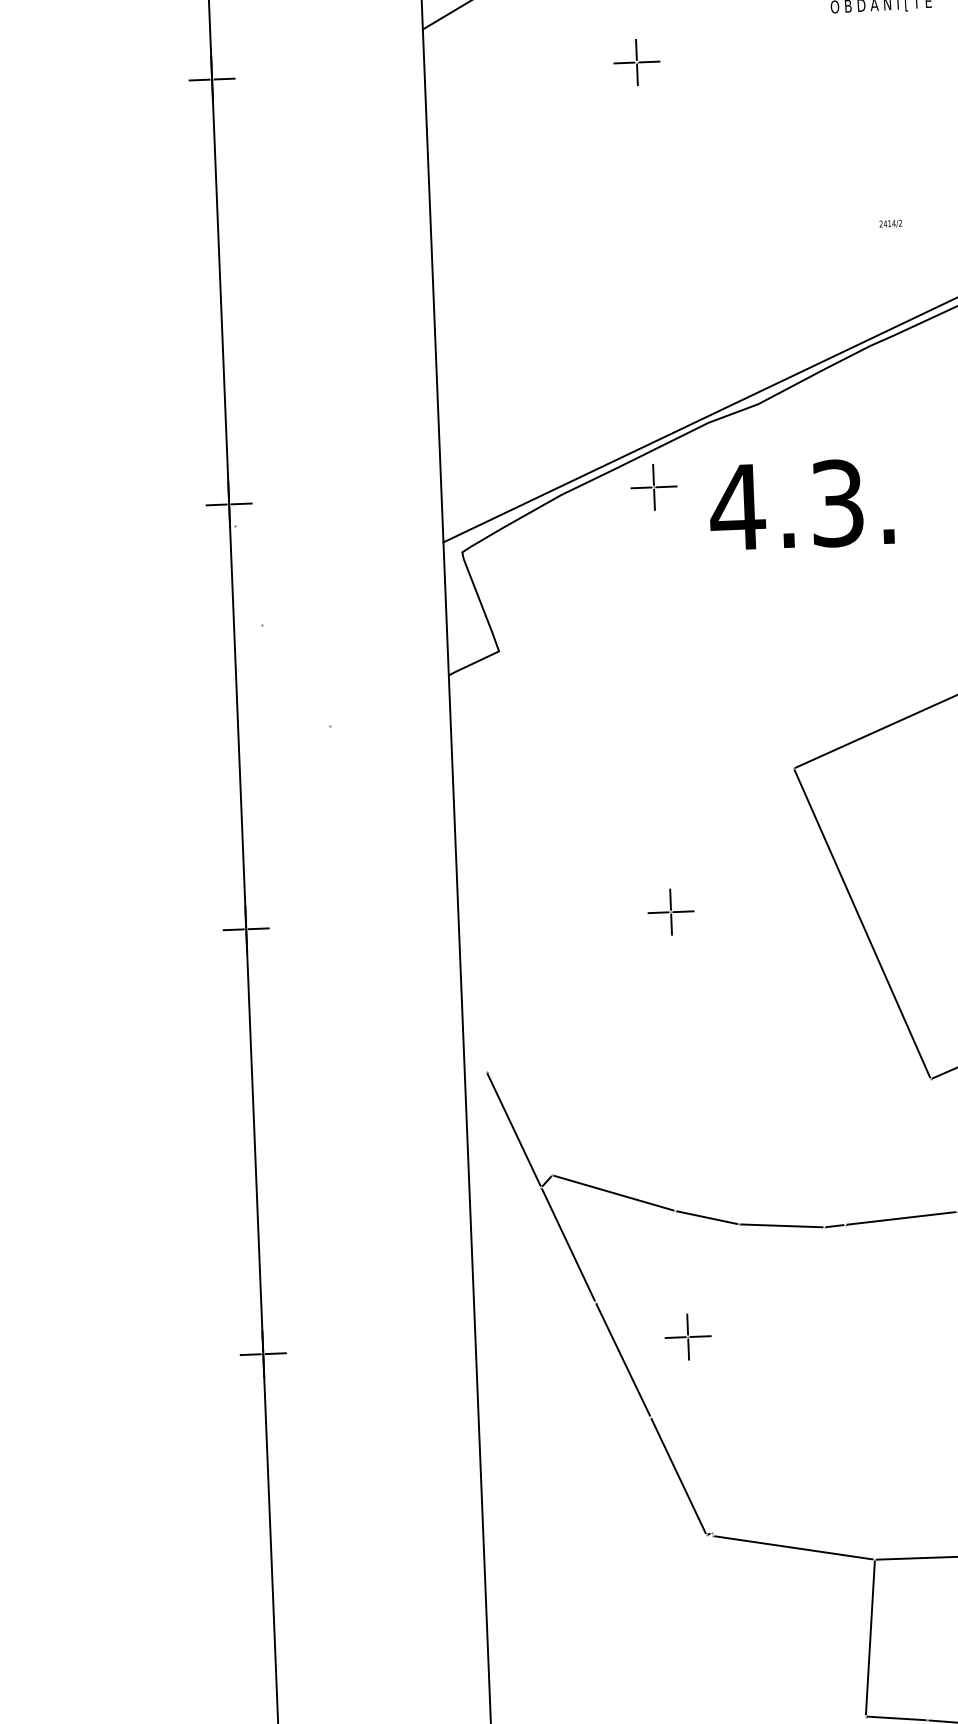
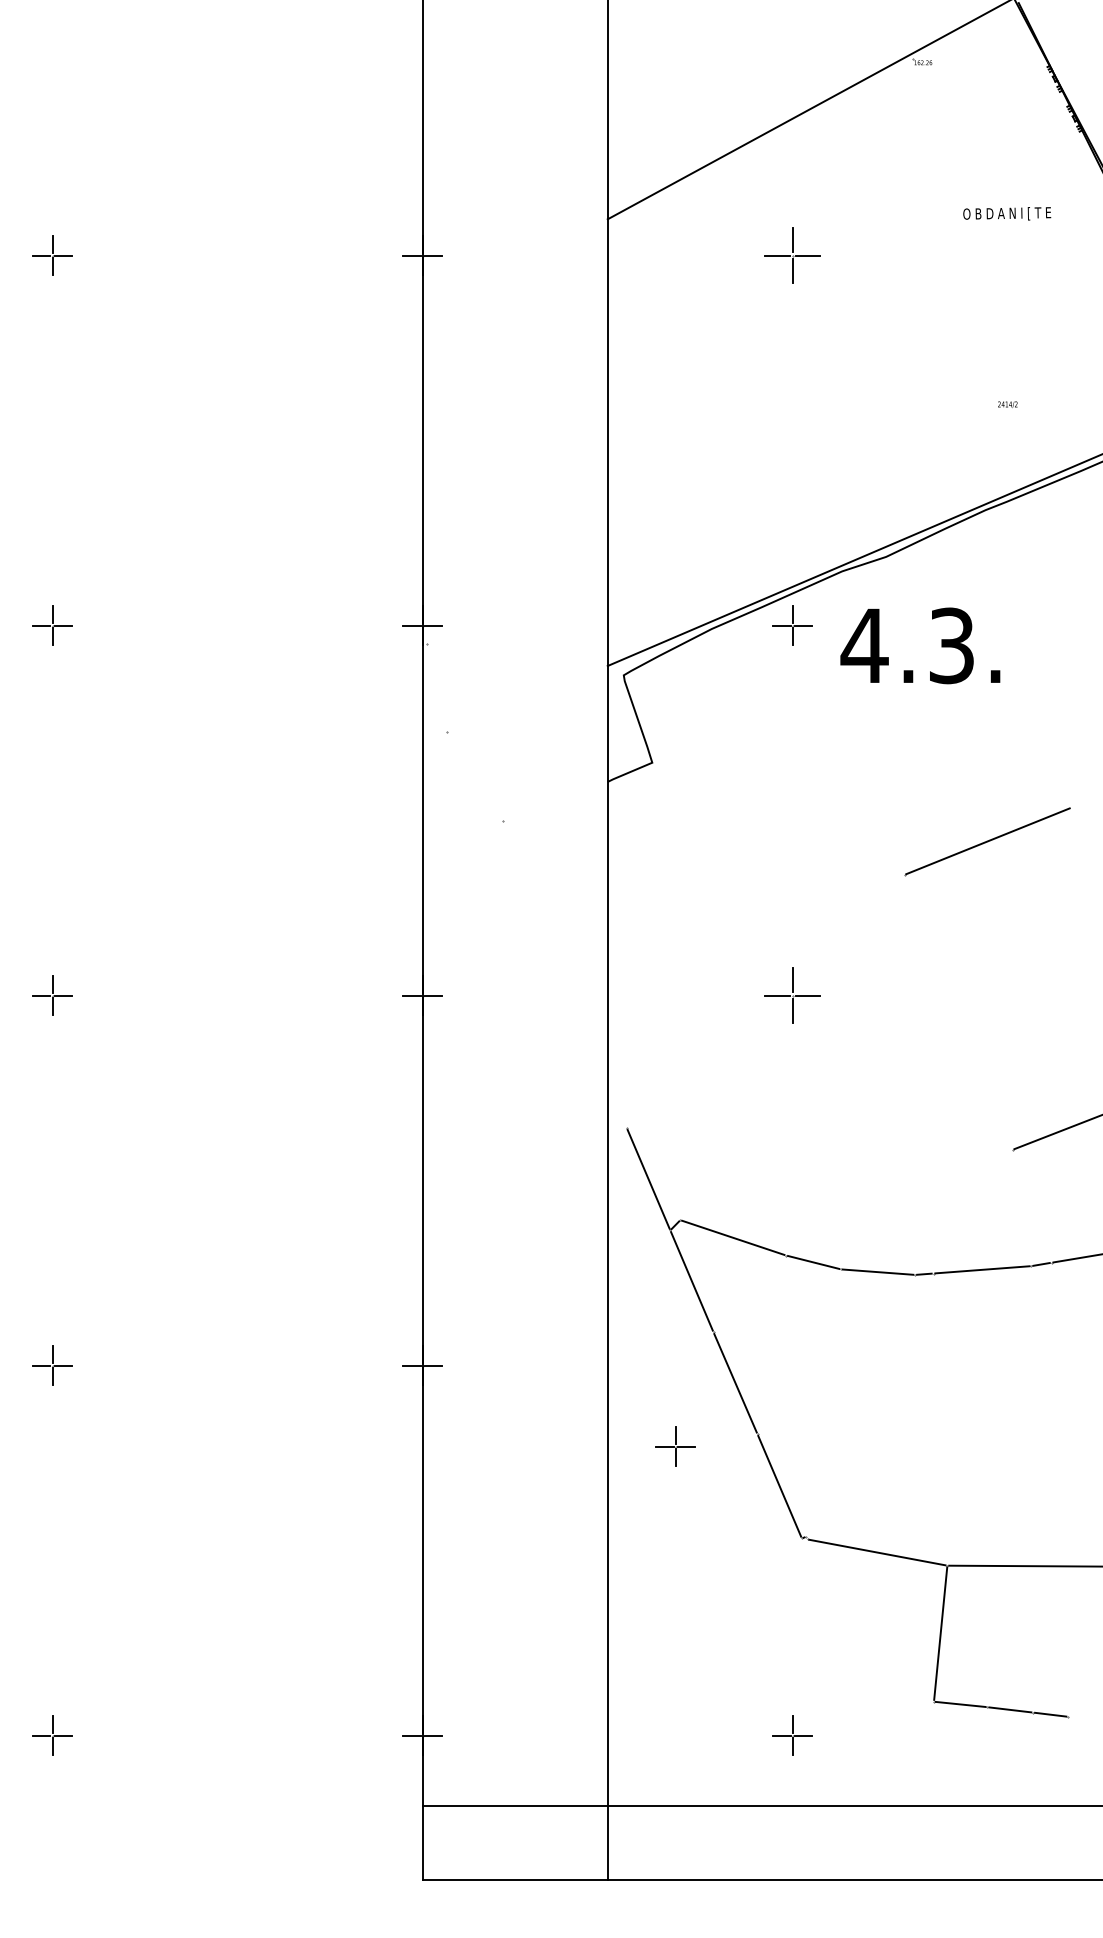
part: (636, 62) -> (792, 255), size x1.4
part: (670, 912) -> (792, 995), size x1.4
line: (862, 924) -> (958, 1012), removed
part: (687, 1337) -> (675, 1446), moved

